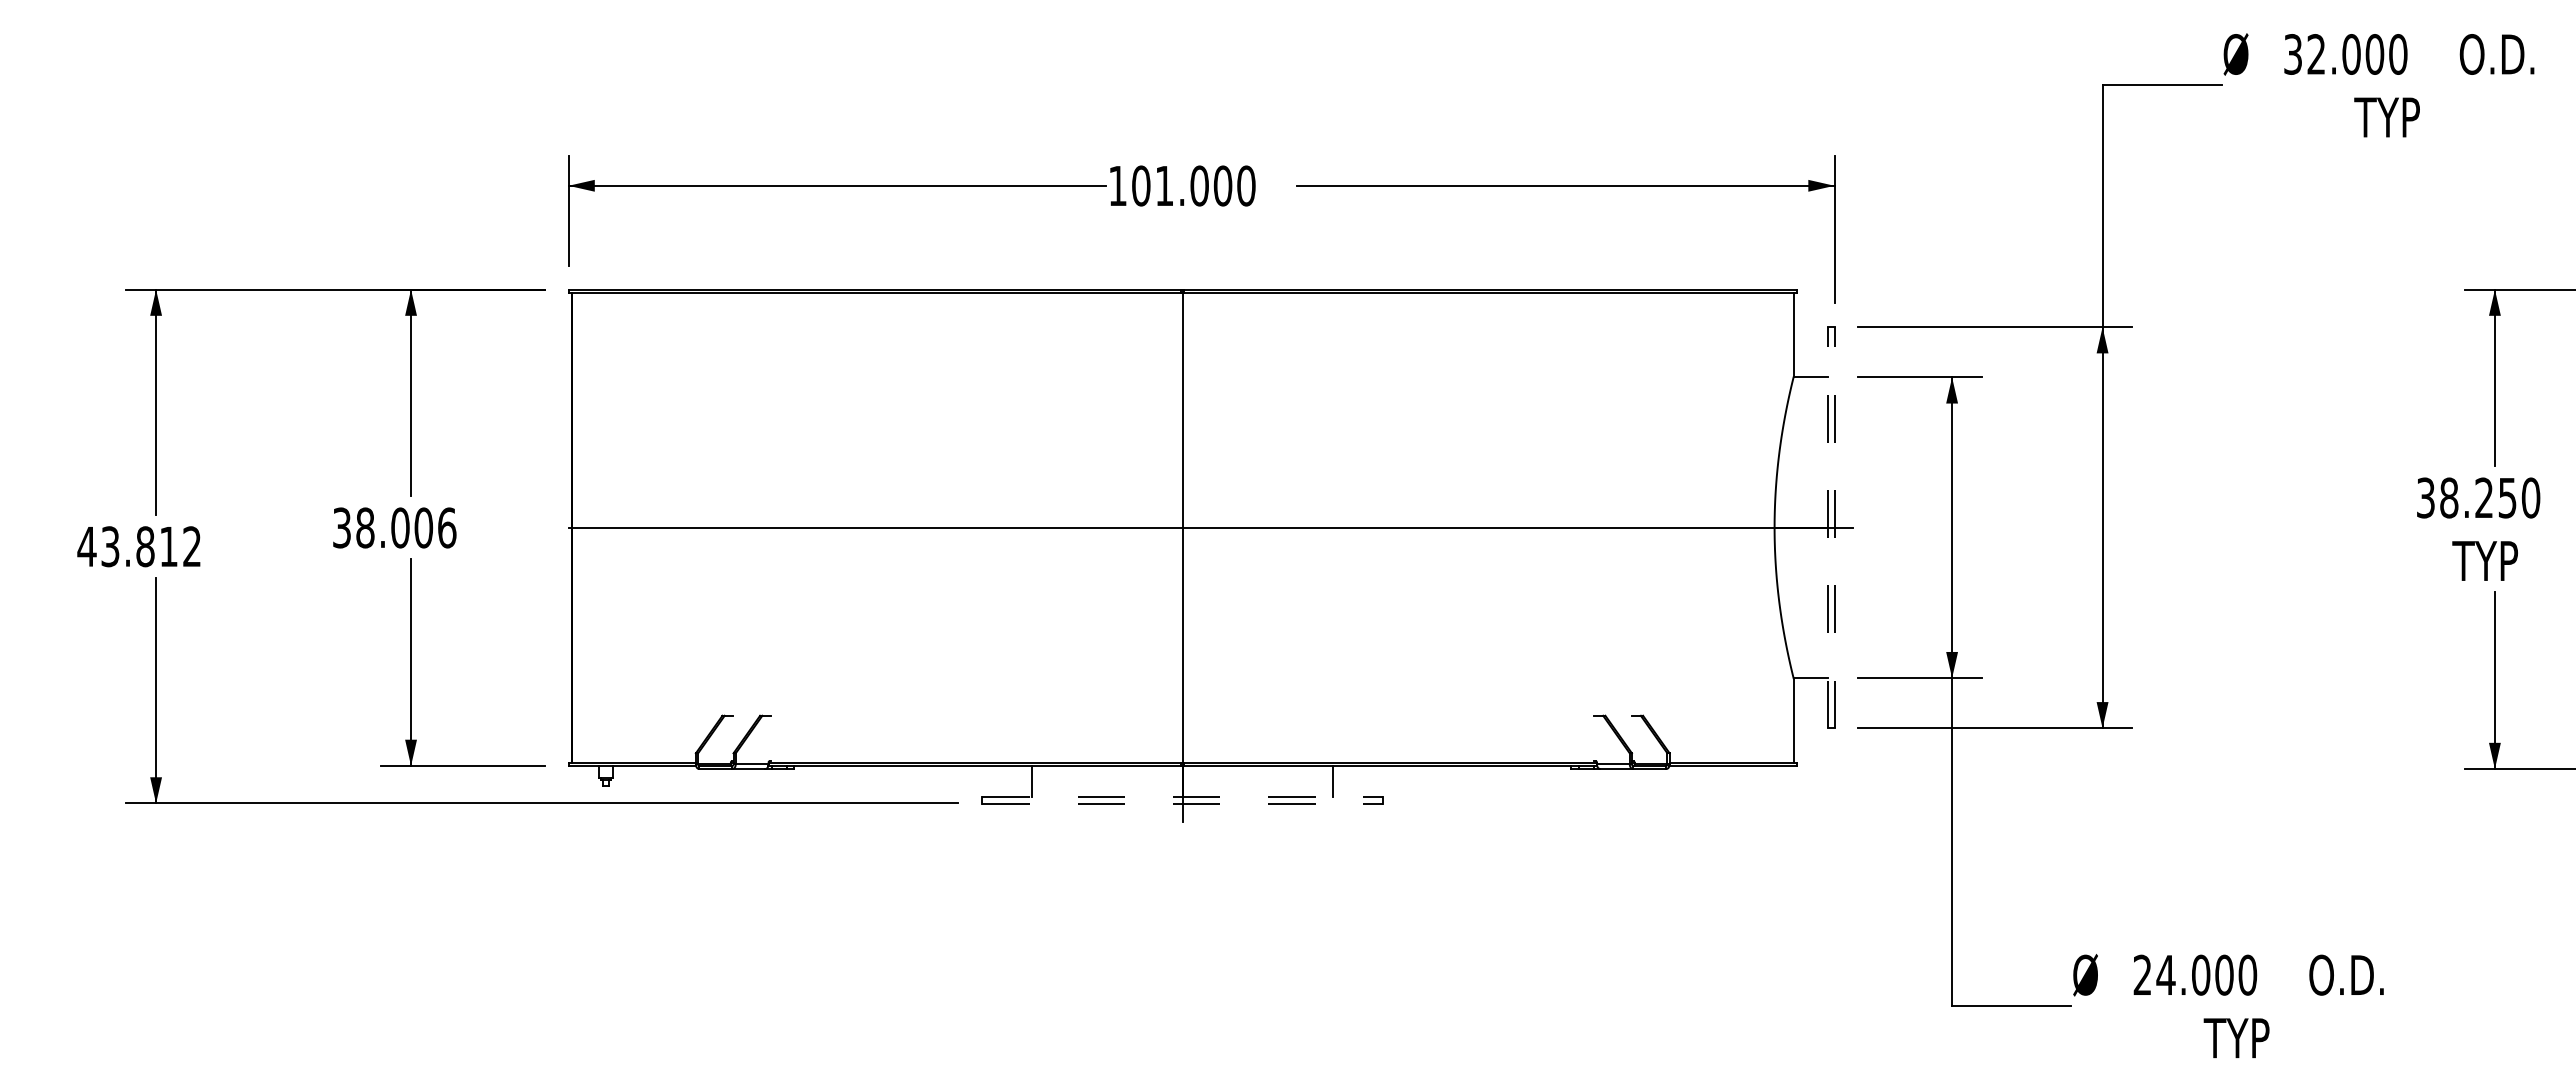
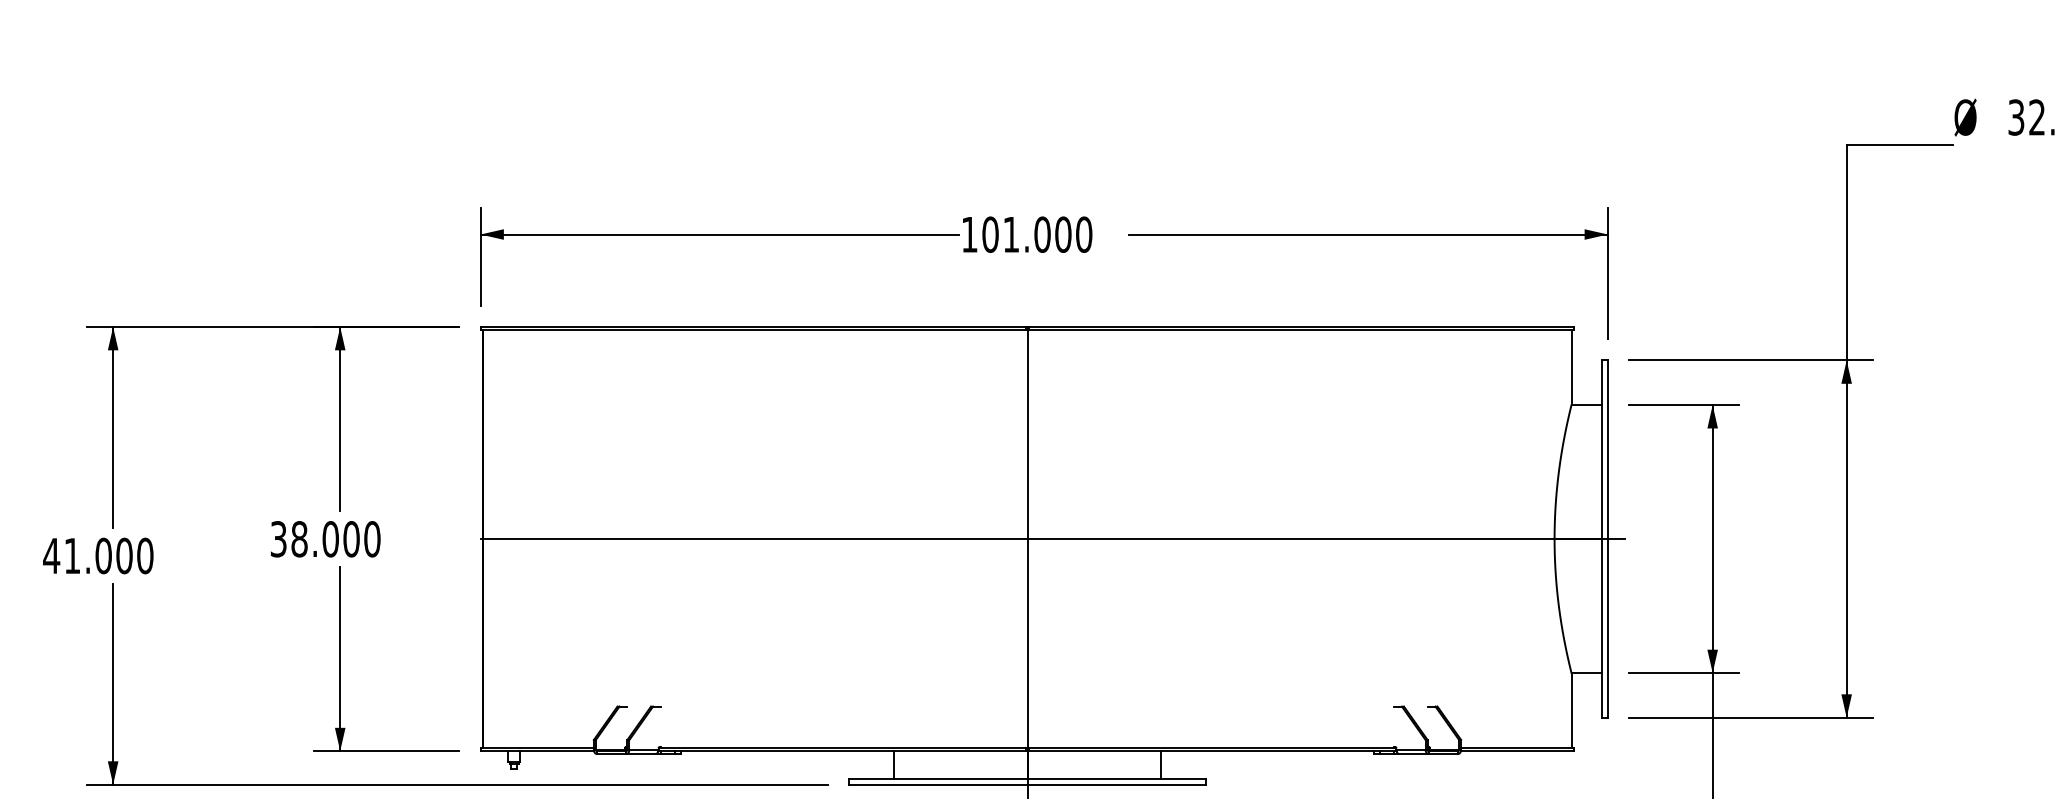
text: (447, 527) -> (372, 538), 38.006 -> 38.000
line: (1828, 527) -> (1602, 538), dashed -> solid
line: (1834, 527) -> (1607, 538), dashed -> solid
text: (151, 546) -> (109, 555), 43.812 -> 41.000
line: (1182, 797) -> (1027, 779), dashed -> solid
line: (1182, 803) -> (1027, 784), dashed -> solid

